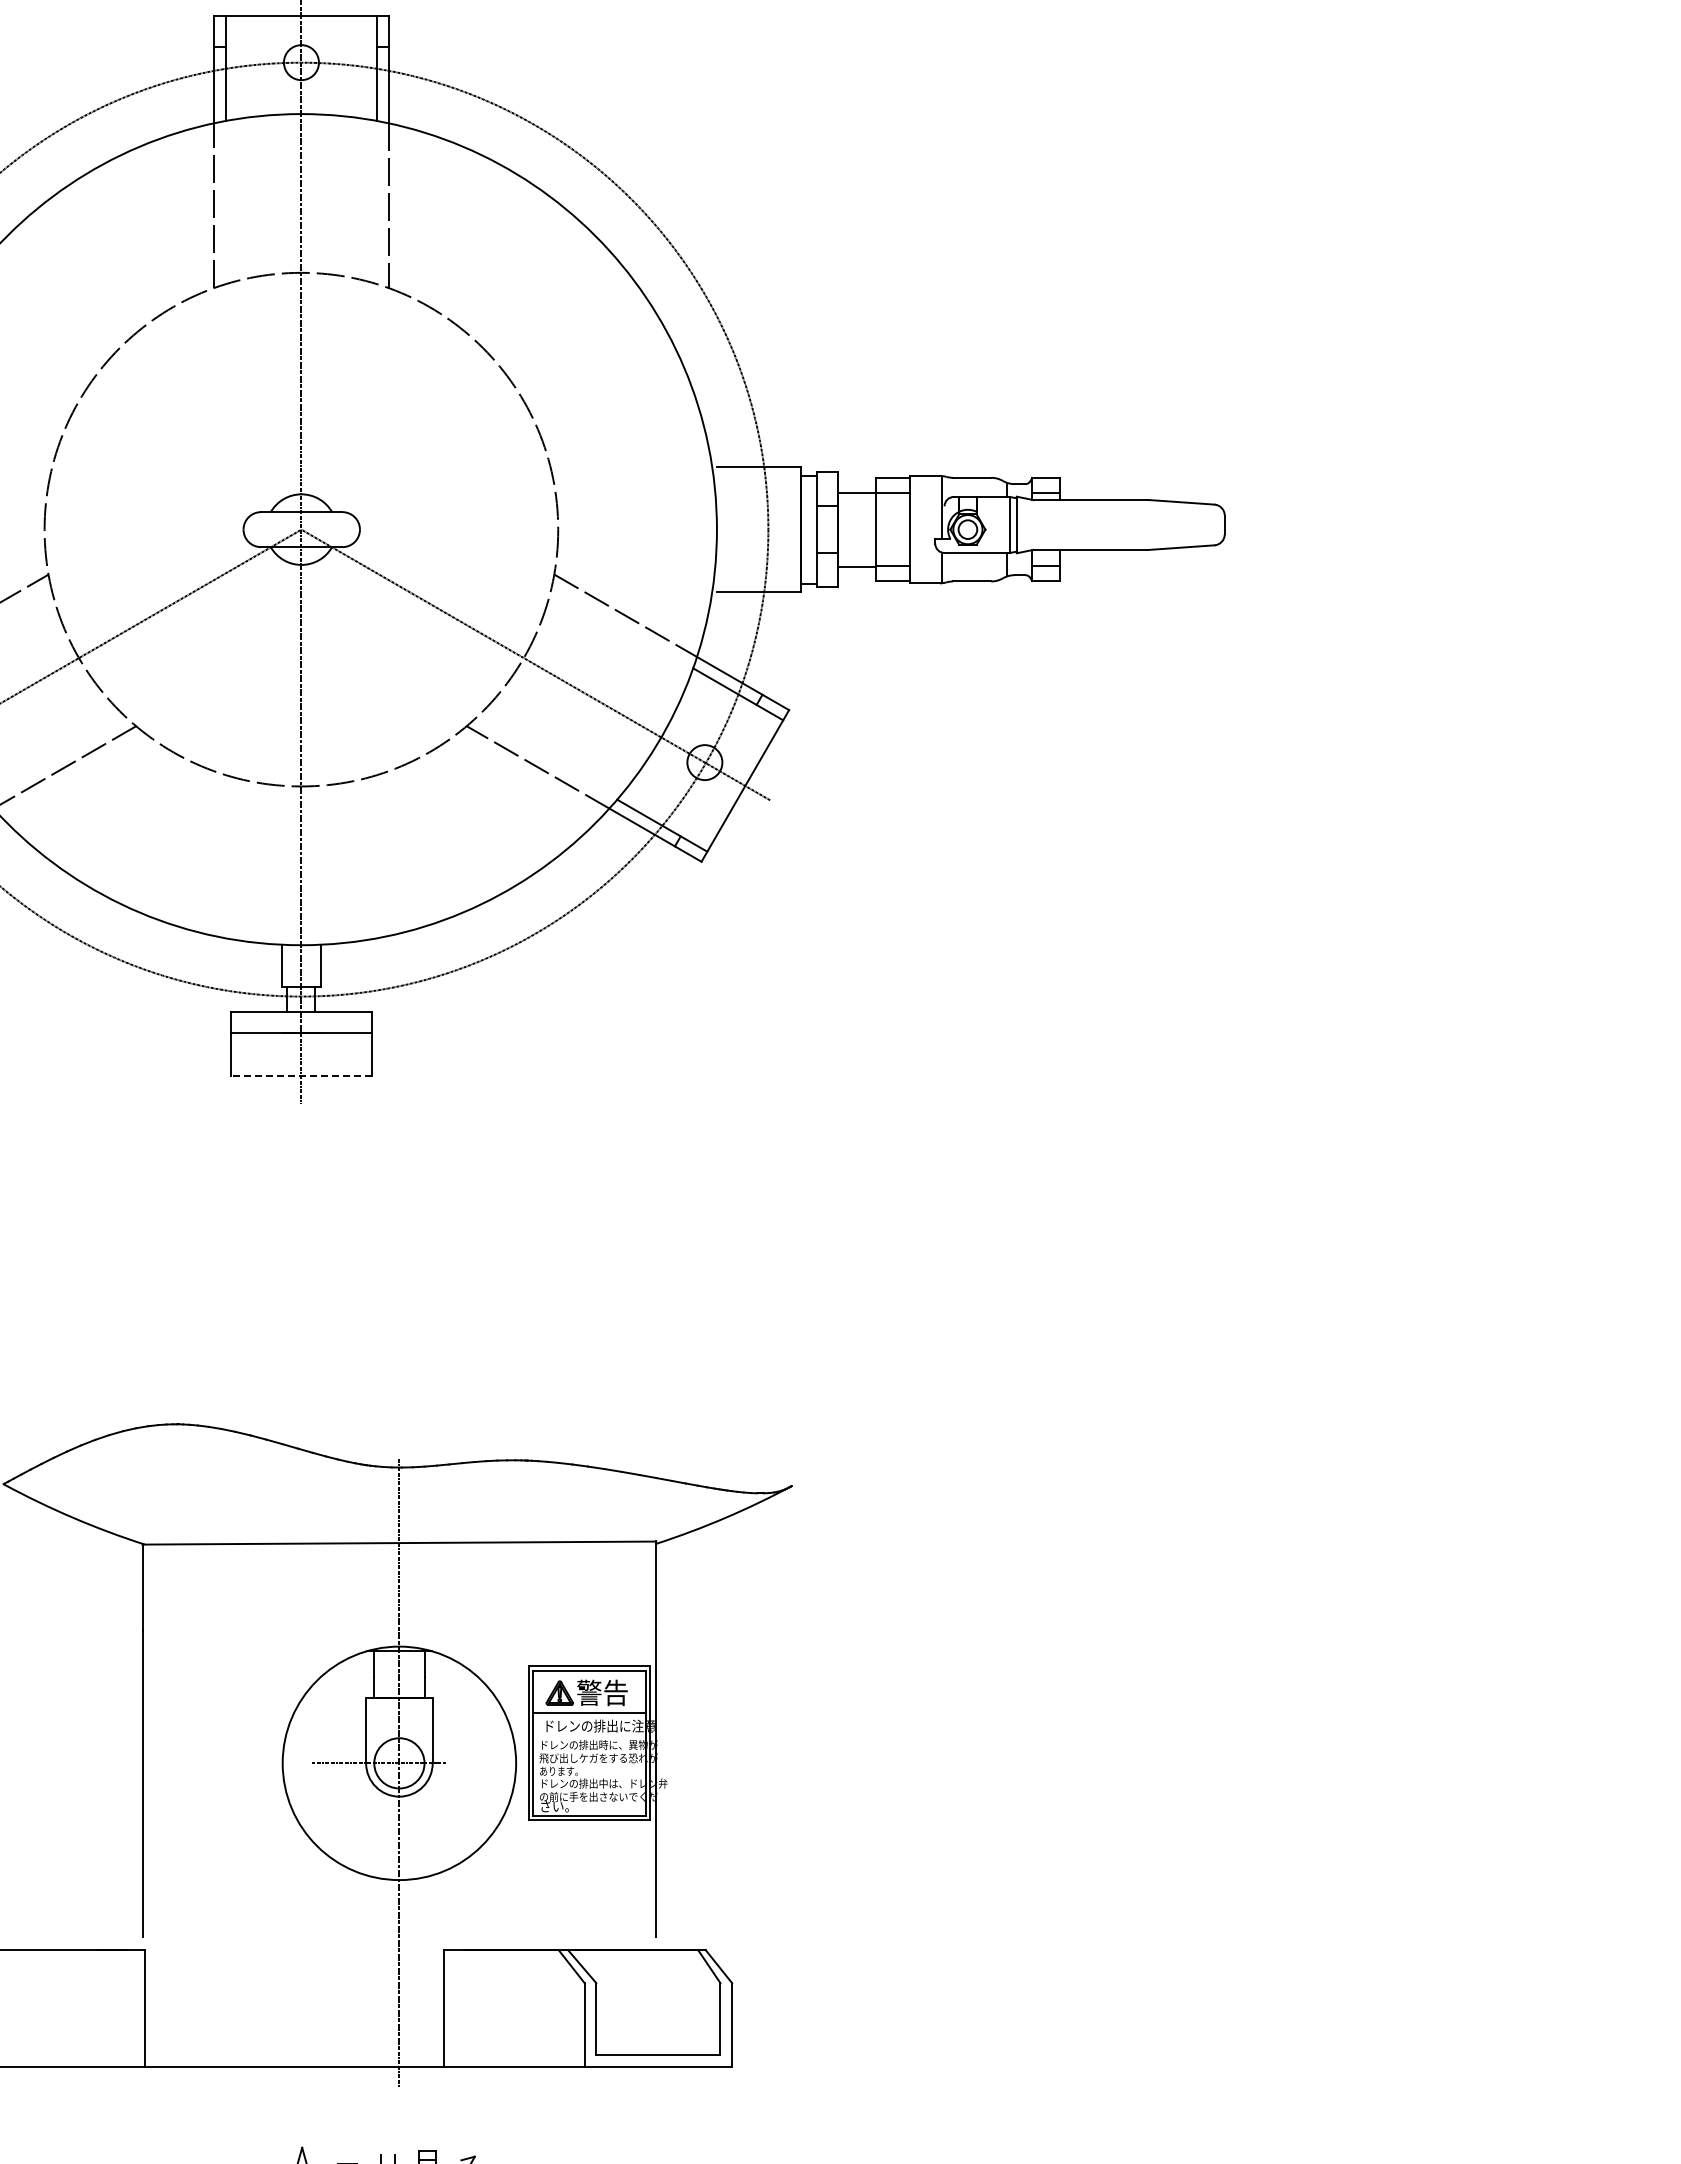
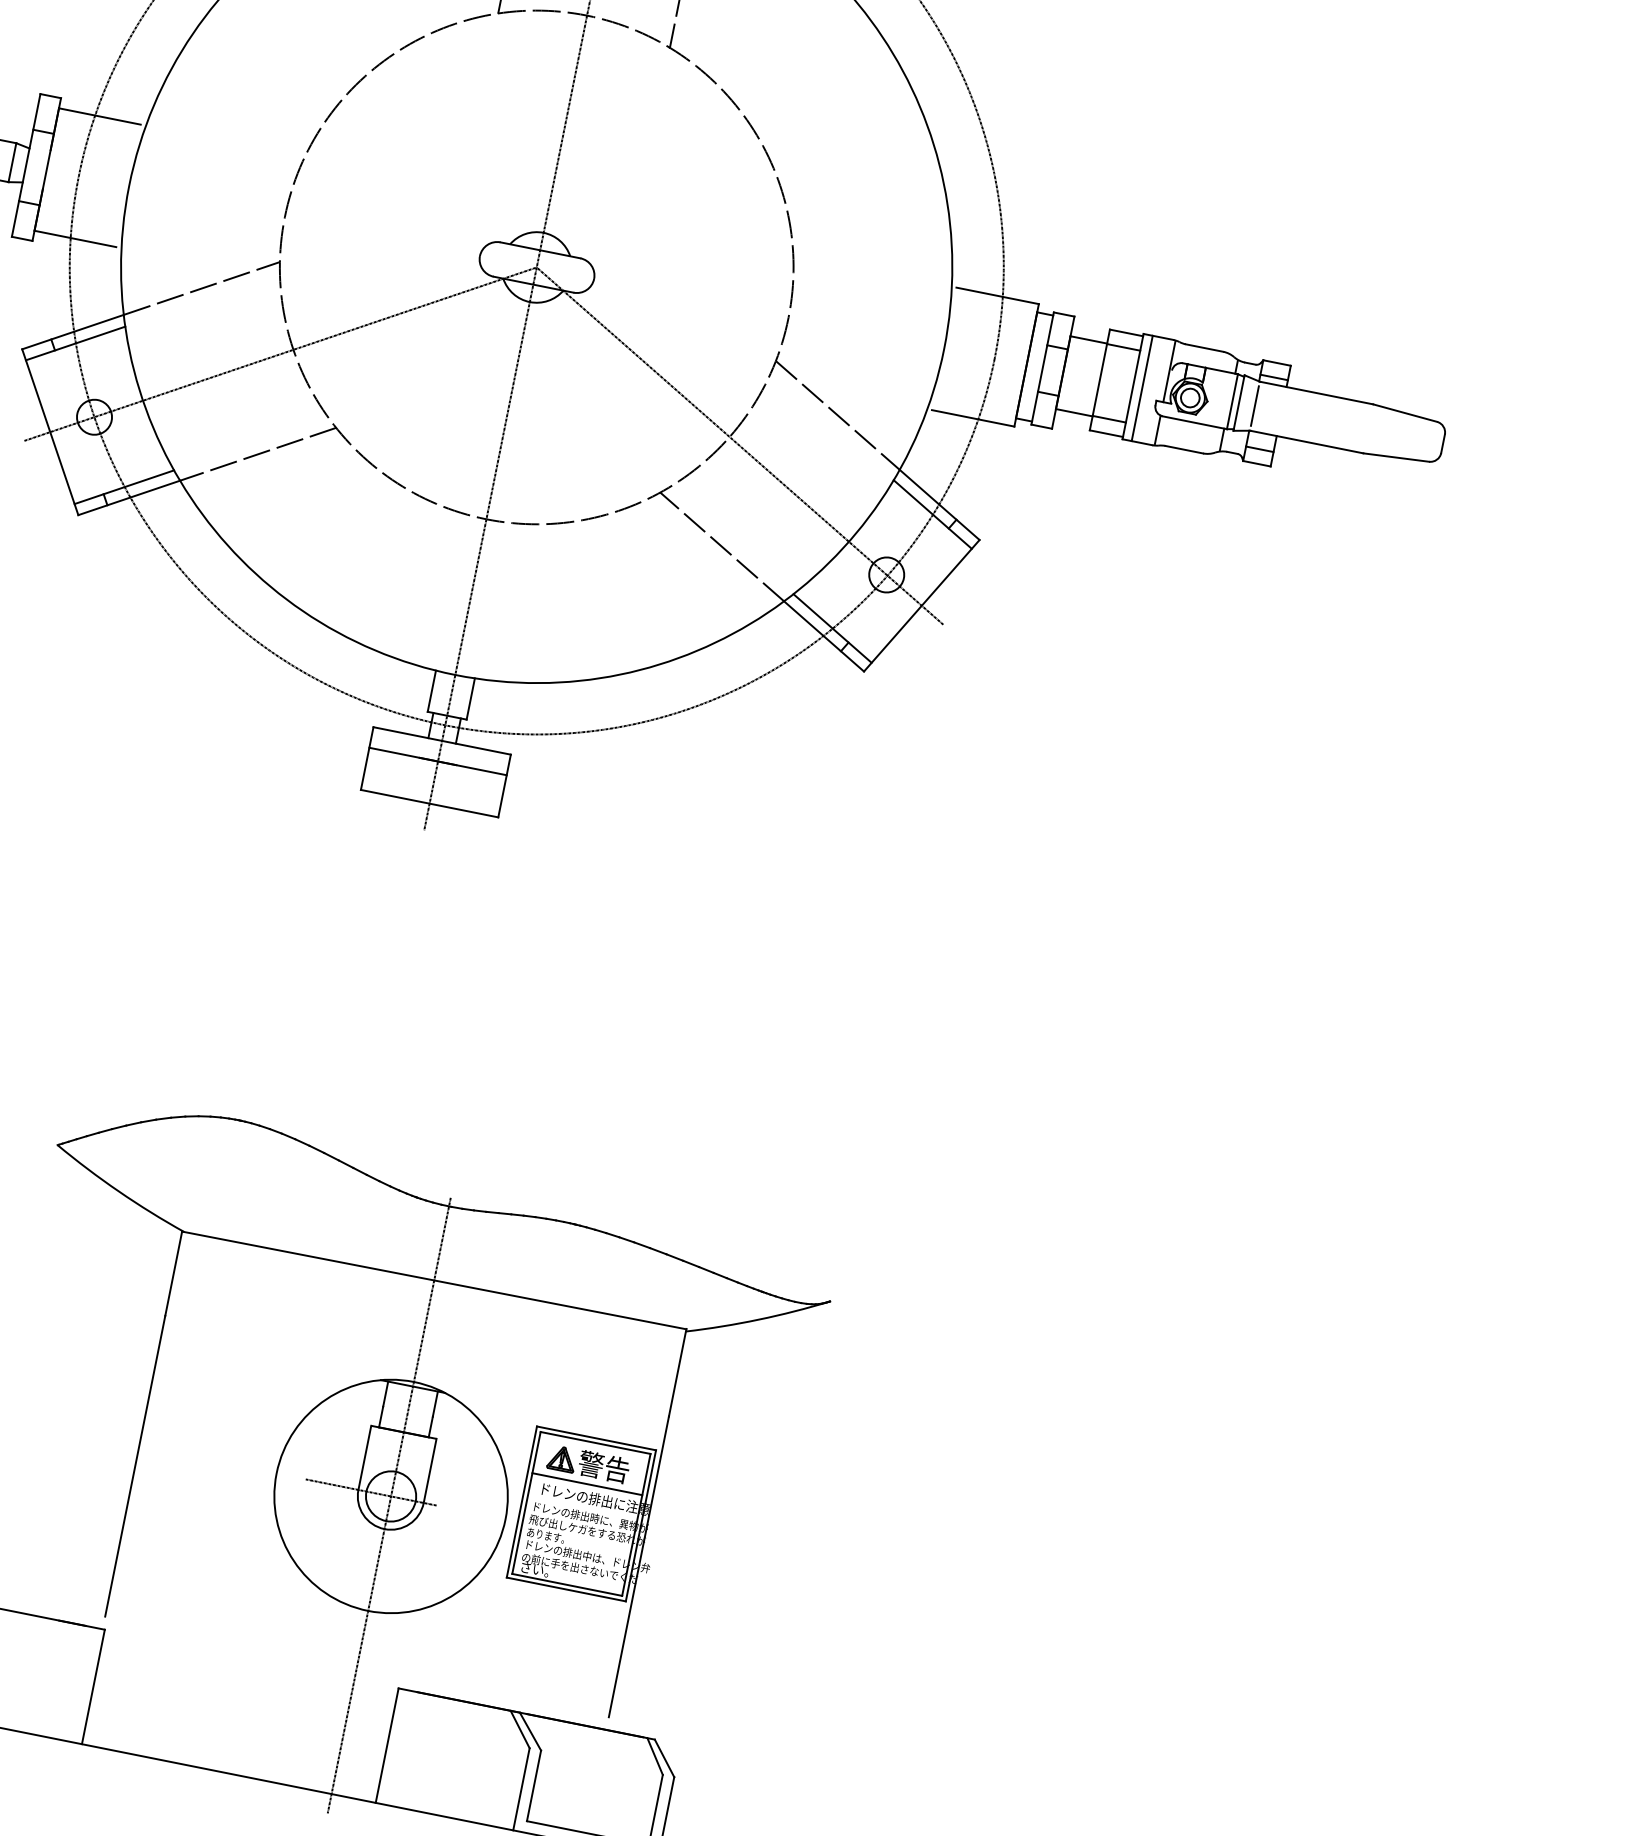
line: (1032, 524) -> (1254, 405), added
line: (918, 529) -> (1141, 388), added
line: (300, 1076) -> (428, 803), dashed -> solid

